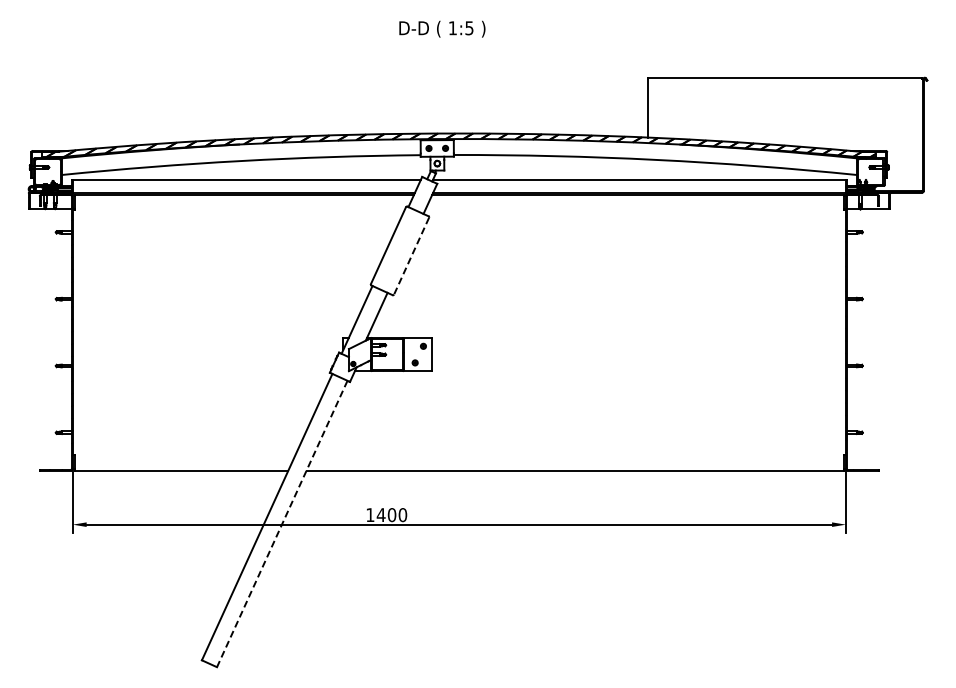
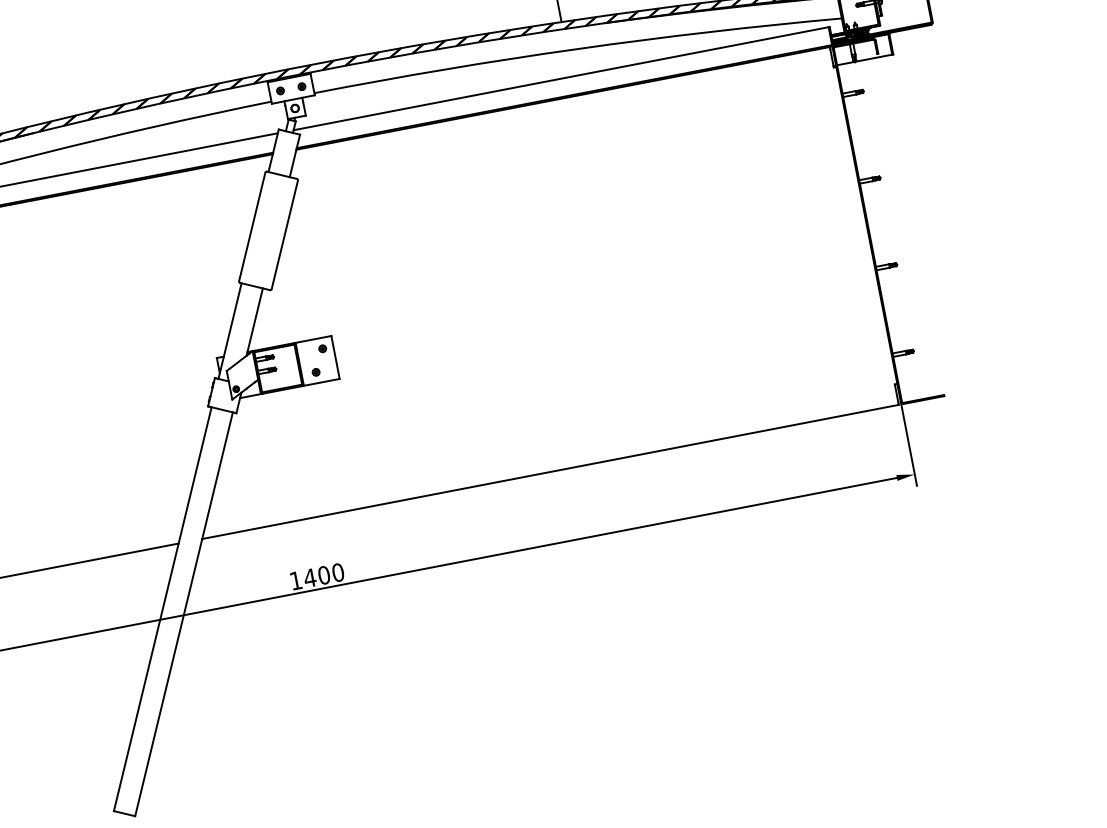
line: (411, 256) -> (284, 235), dashed -> solid
line: (282, 524) -> (184, 614), dashed -> solid

